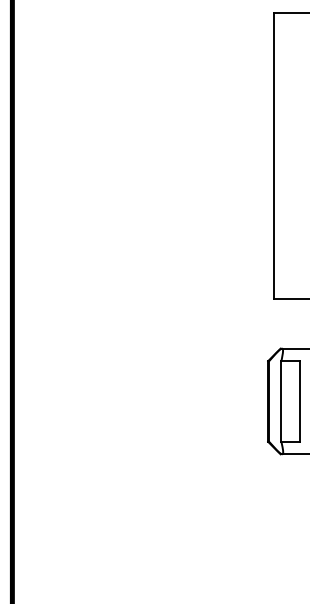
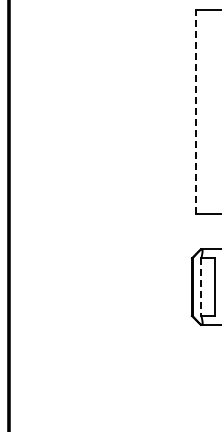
line: (274, 155) -> (196, 111), solid -> dashed
line: (281, 401) -> (201, 287), solid -> dashed

